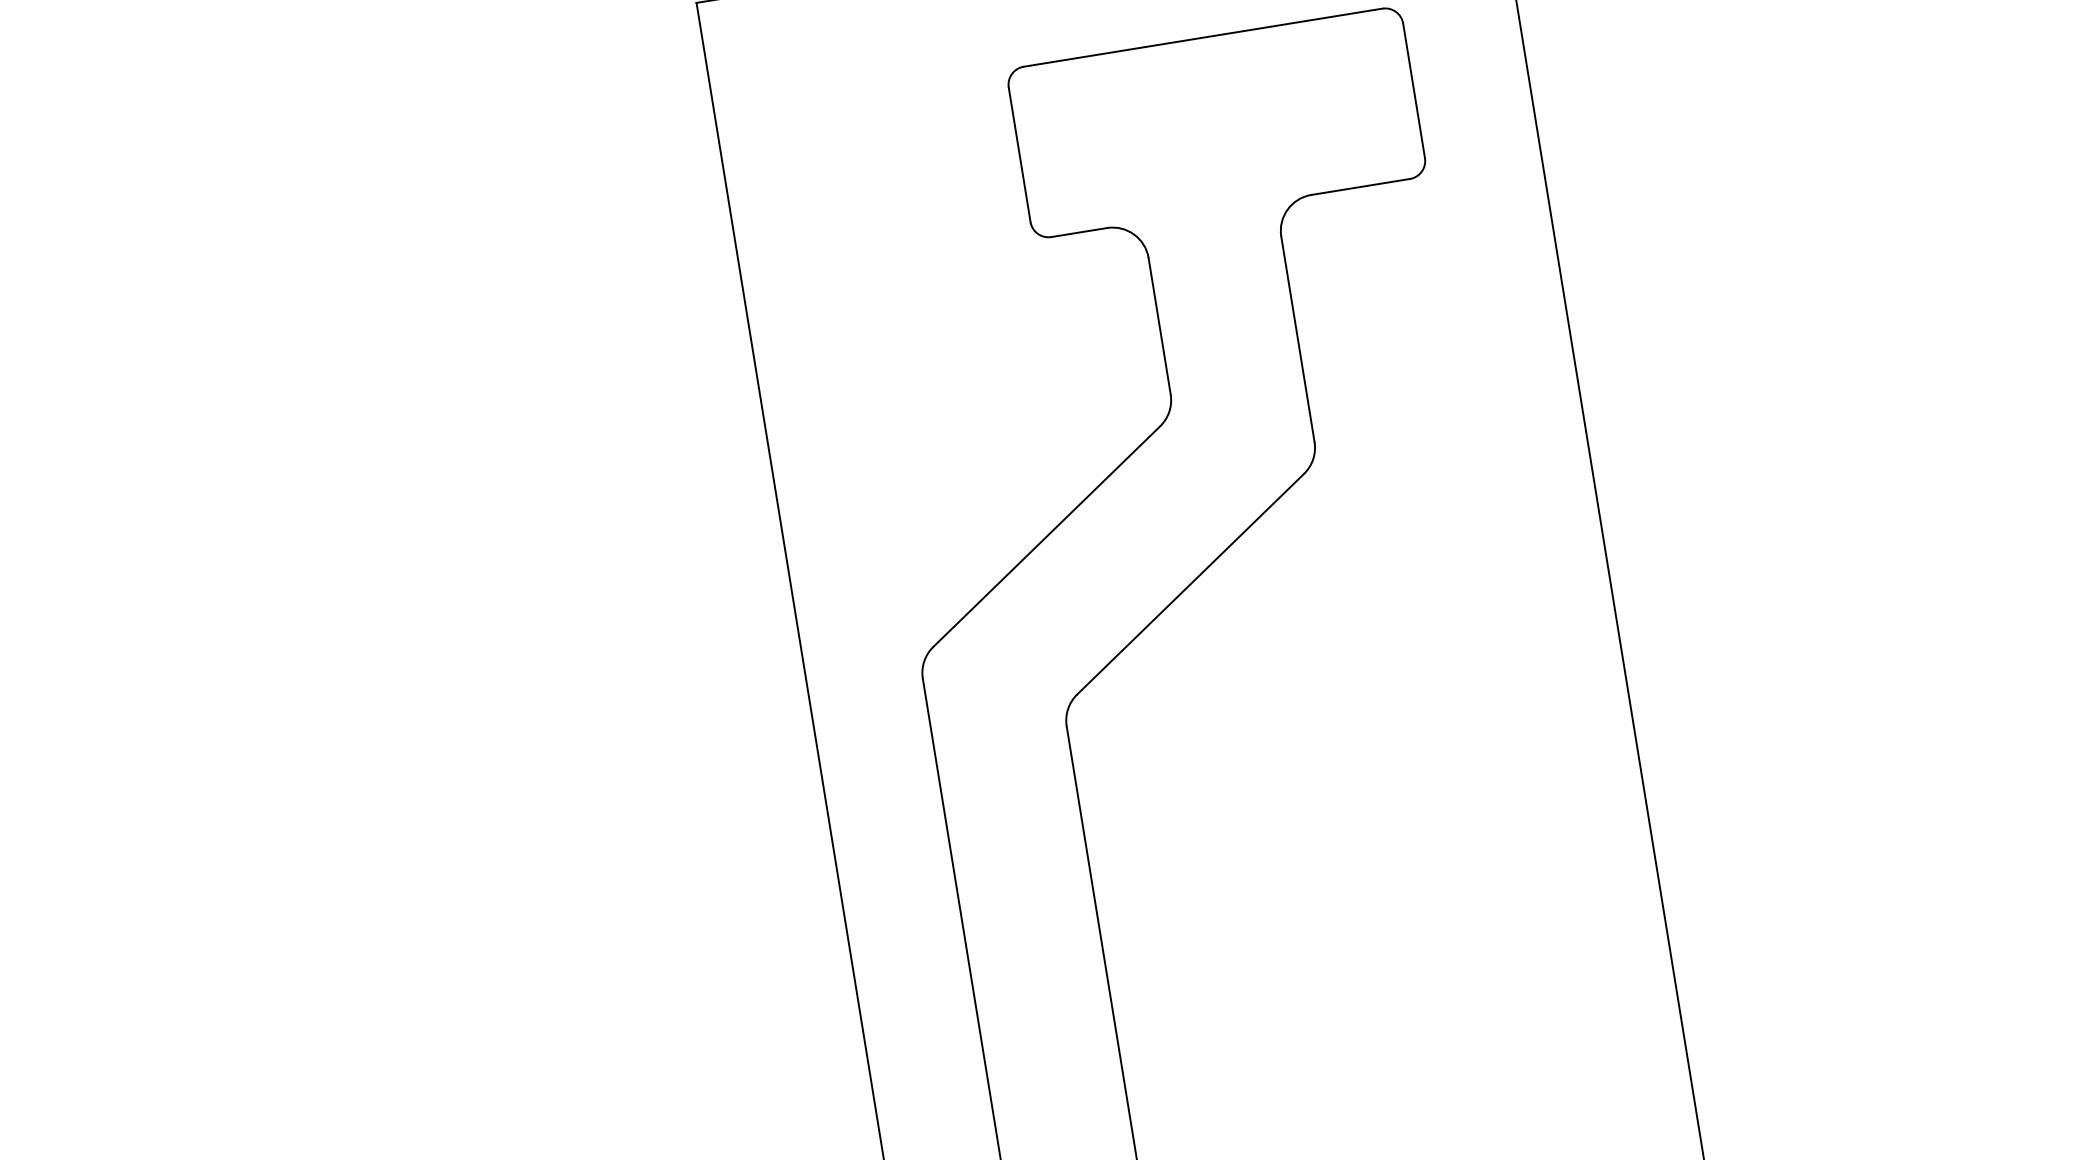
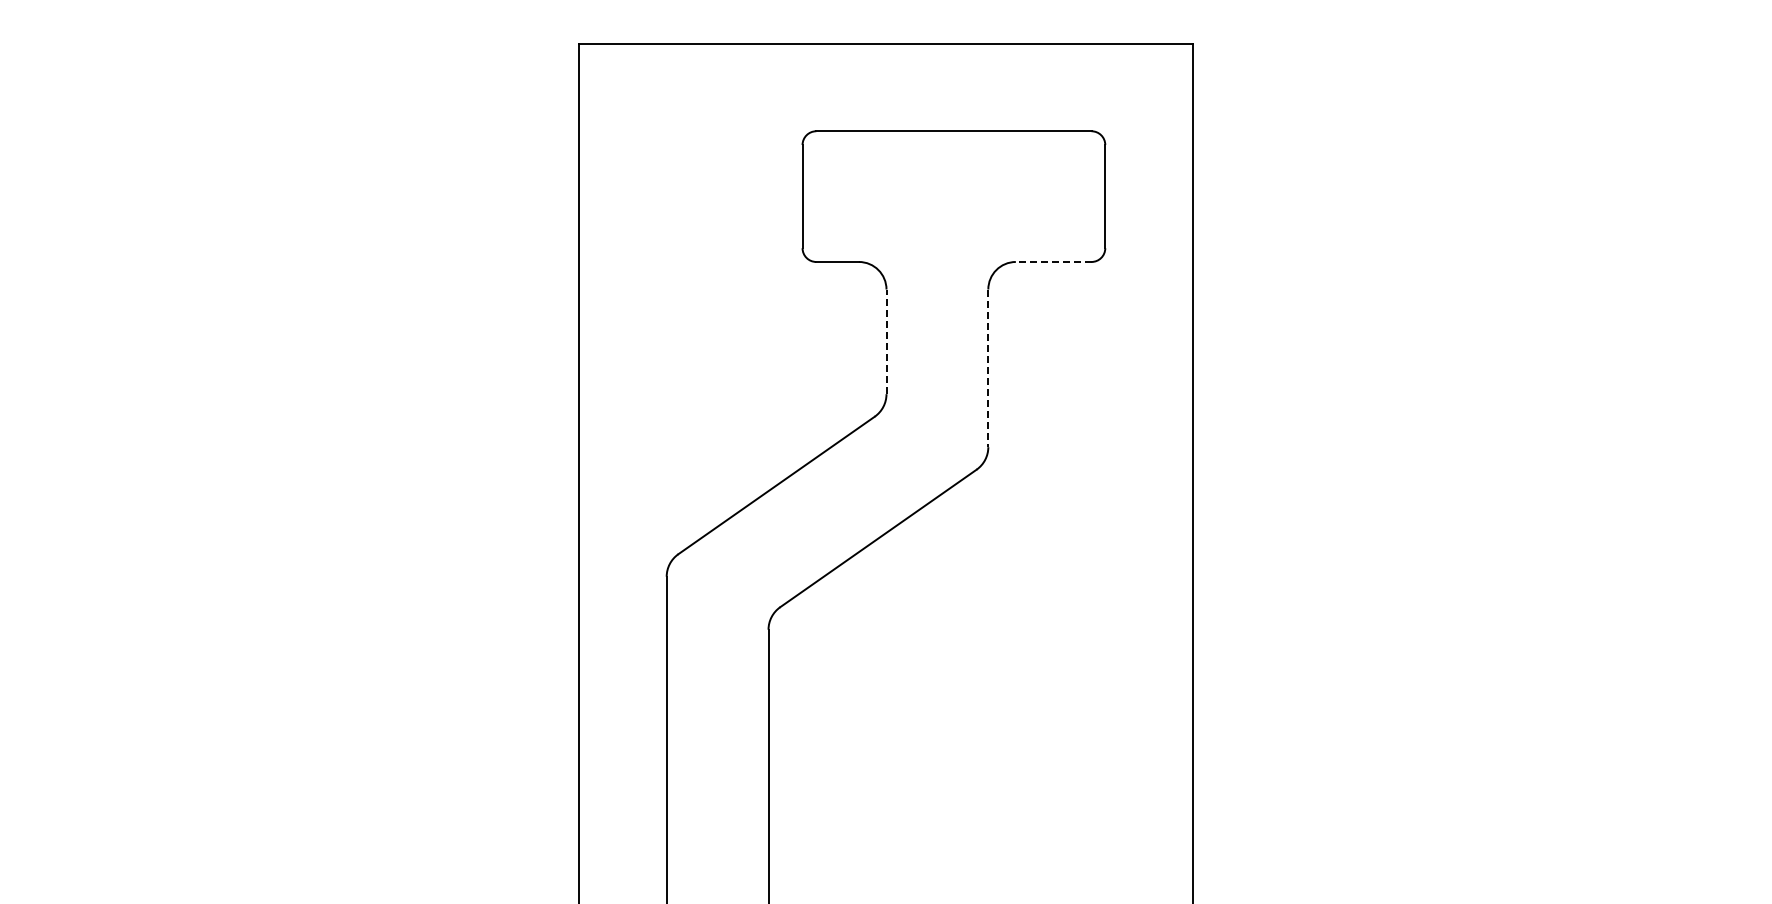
line: (1360, 186) -> (1053, 261), solid -> dashed
line: (1159, 325) -> (886, 341), solid -> dashed
line: (1298, 339) -> (988, 368), solid -> dashed

